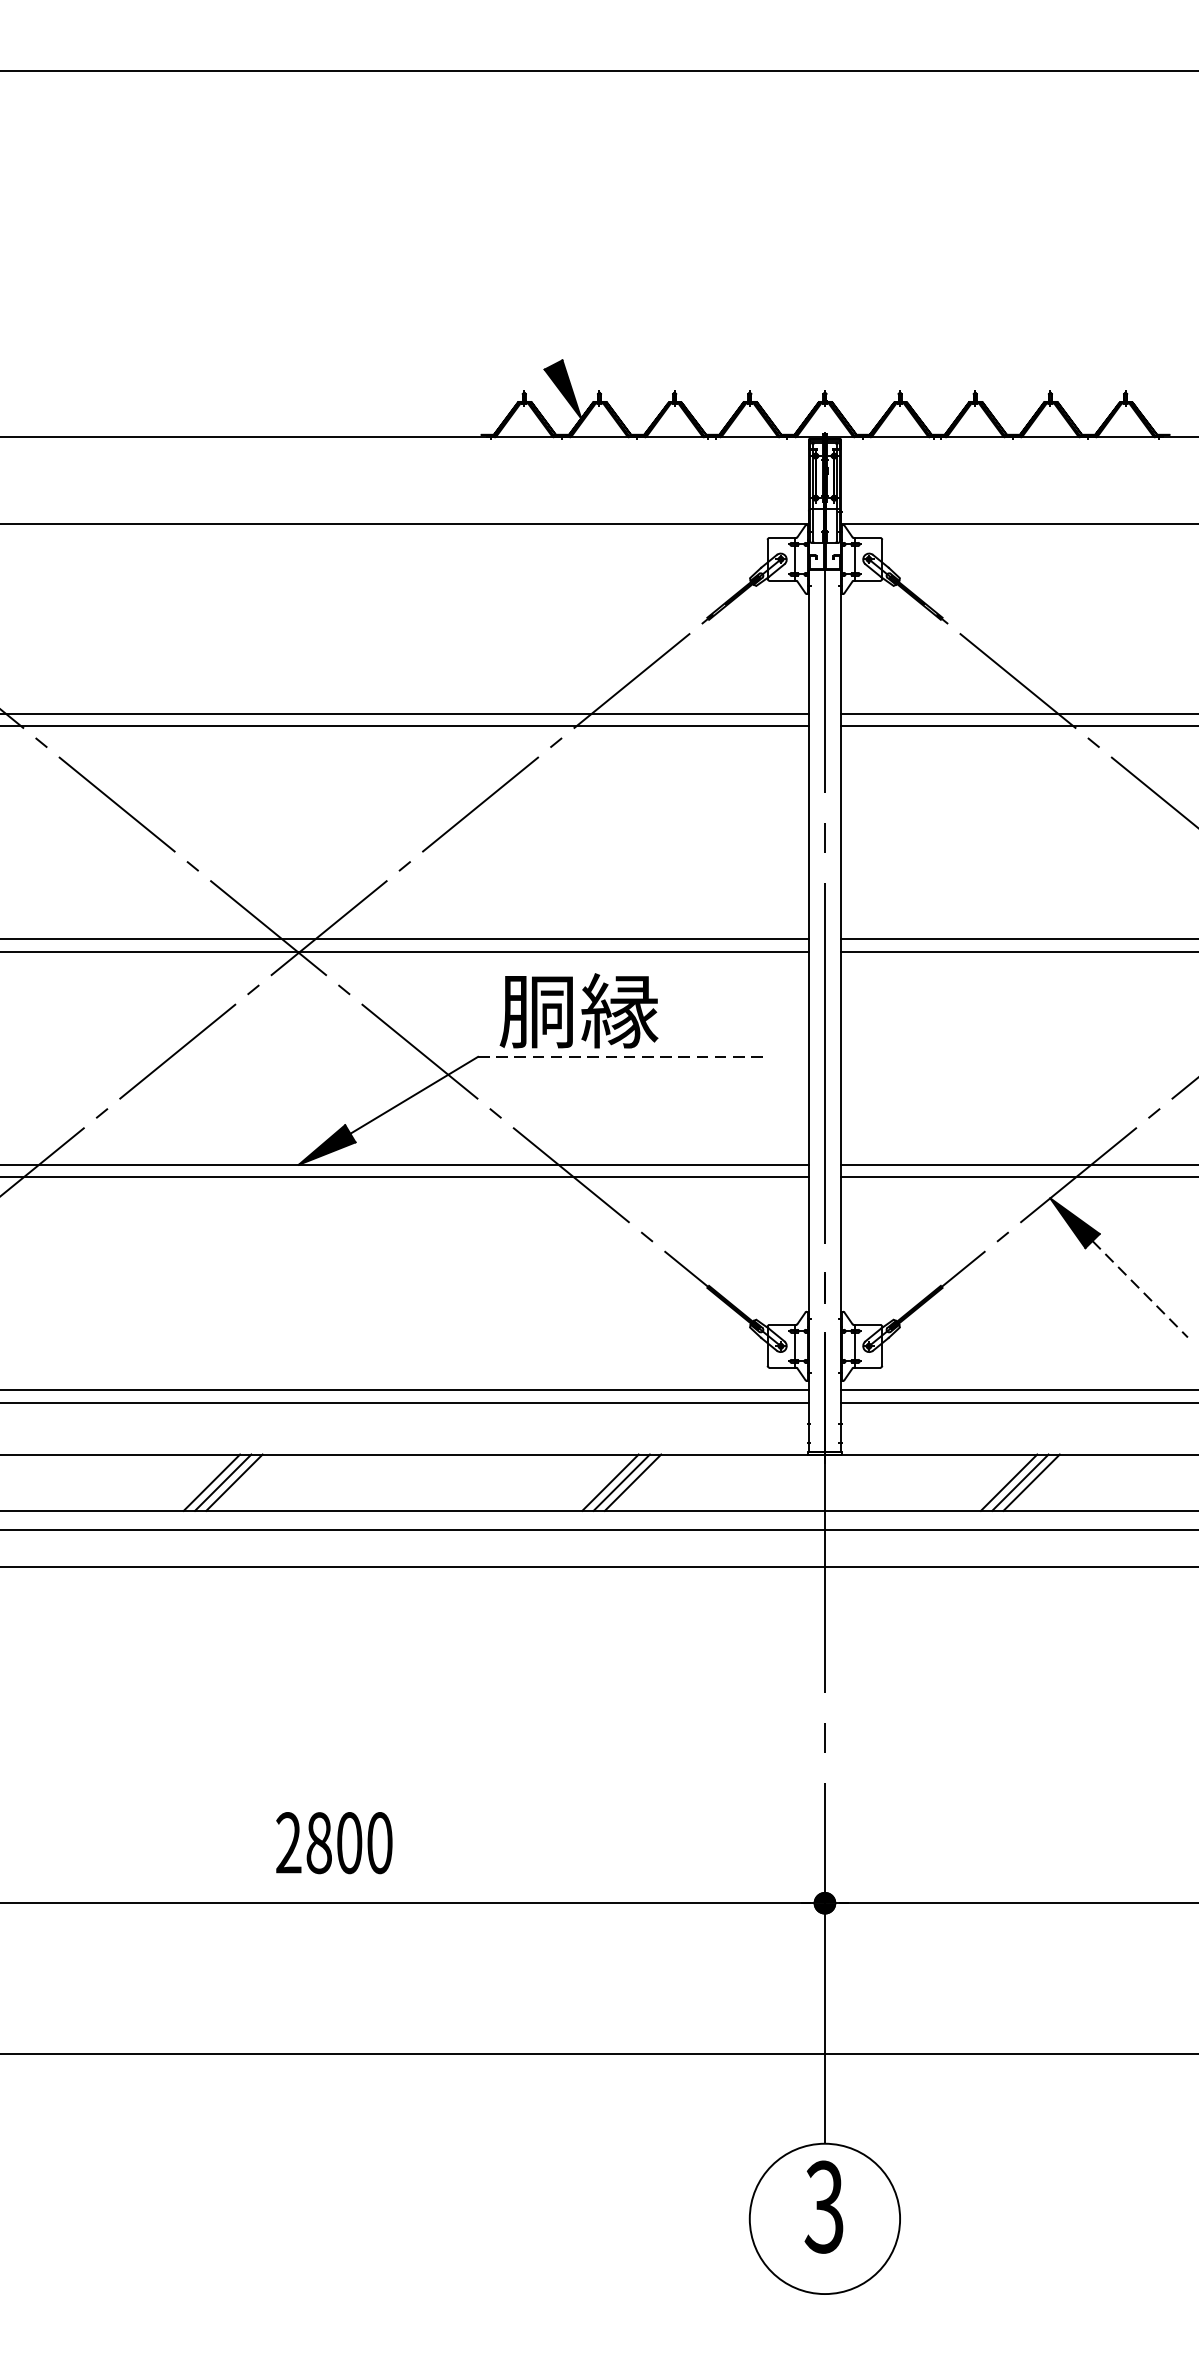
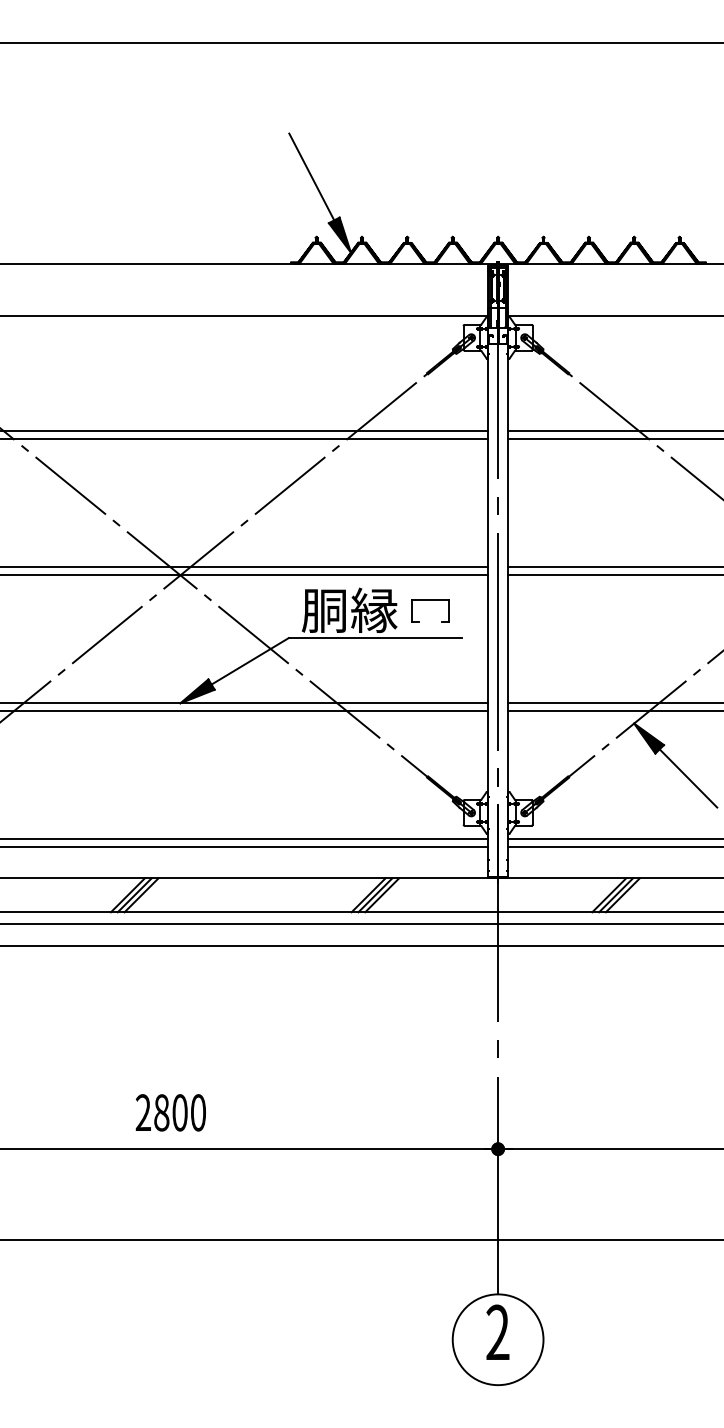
line: (515, 292) -> (311, 176), added
part: (712, 994) -> (430, 600), added
line: (621, 1057) -> (375, 638), dashed -> solid
line: (1140, 1289) -> (688, 778), dashed -> solid
text: (333, 1842) -> (170, 1112), moved
text: (823, 2206) -> (497, 1332), 3 -> 2

